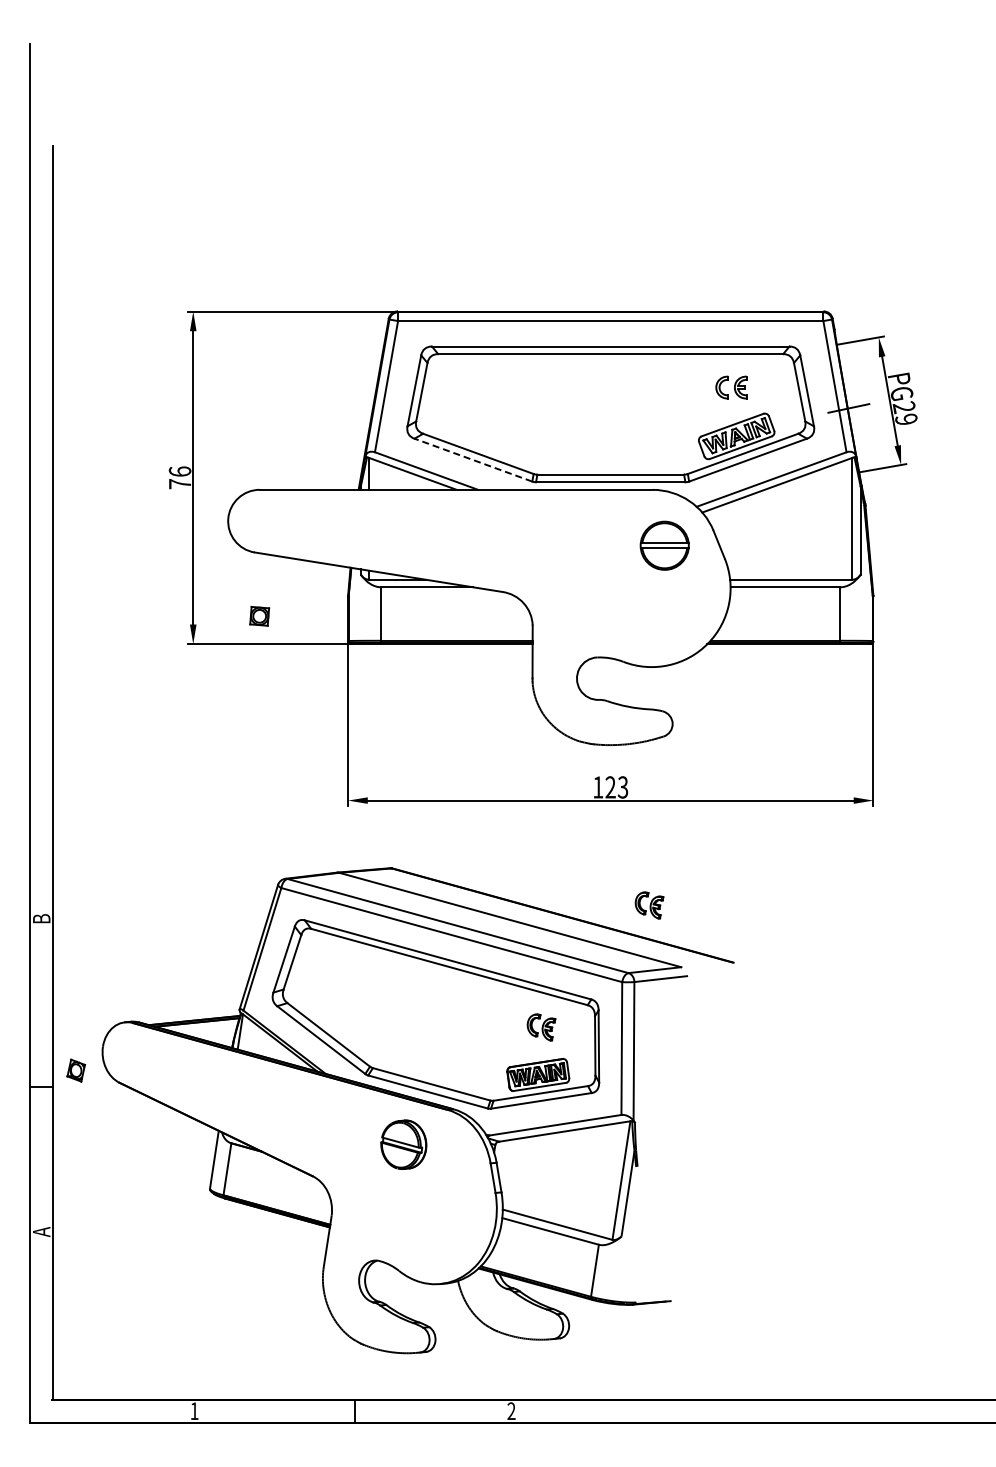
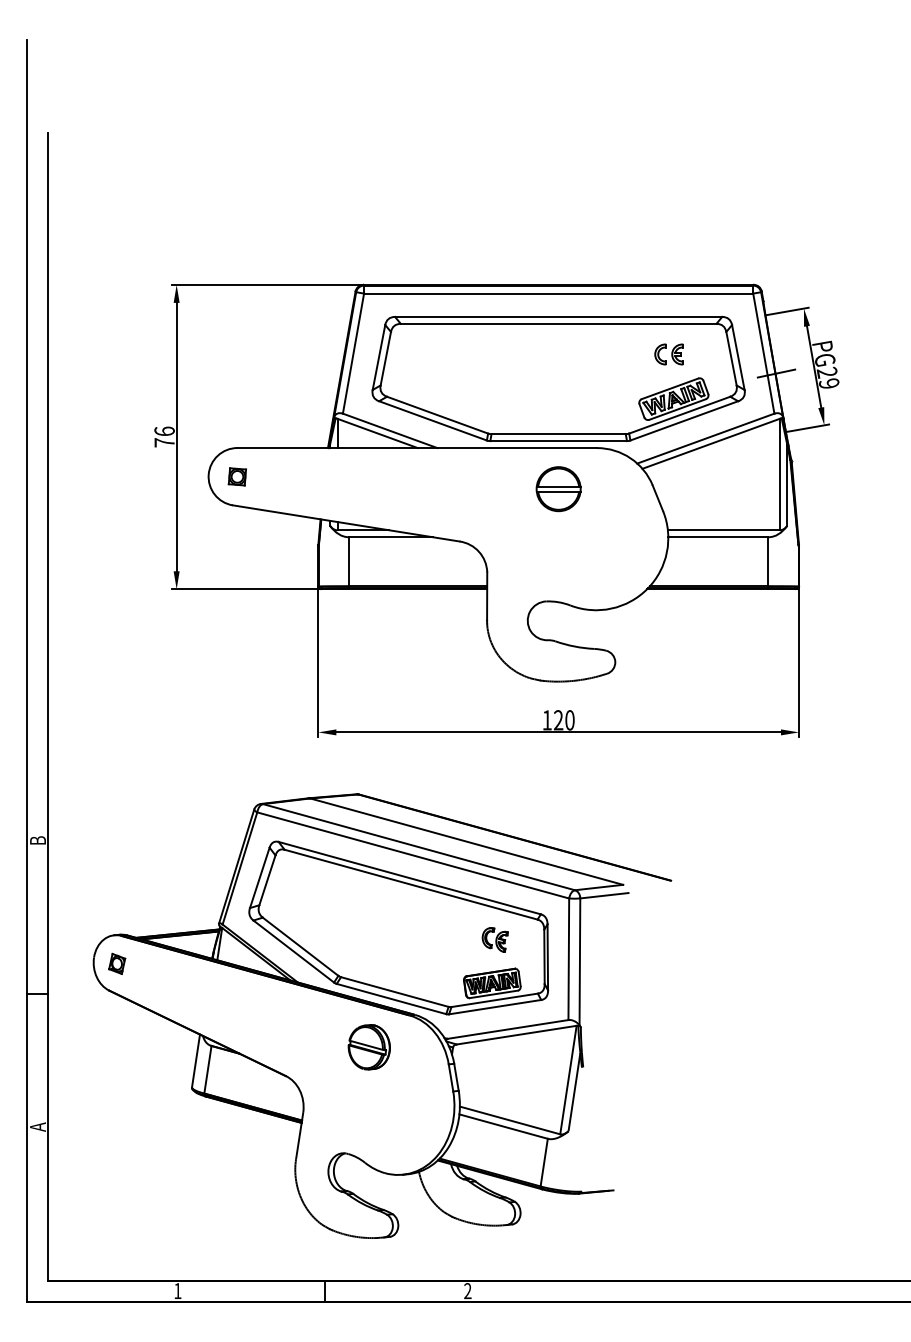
line: (473, 460) -> (433, 421), dashed -> solid
part: (664, 545) -> (558, 488), moved
part: (259, 616) -> (237, 477), moved
text: (622, 787) -> (569, 720), 123 -> 120
part: (649, 905) -> (594, 828), removed
part: (76, 1070) -> (117, 963), moved

